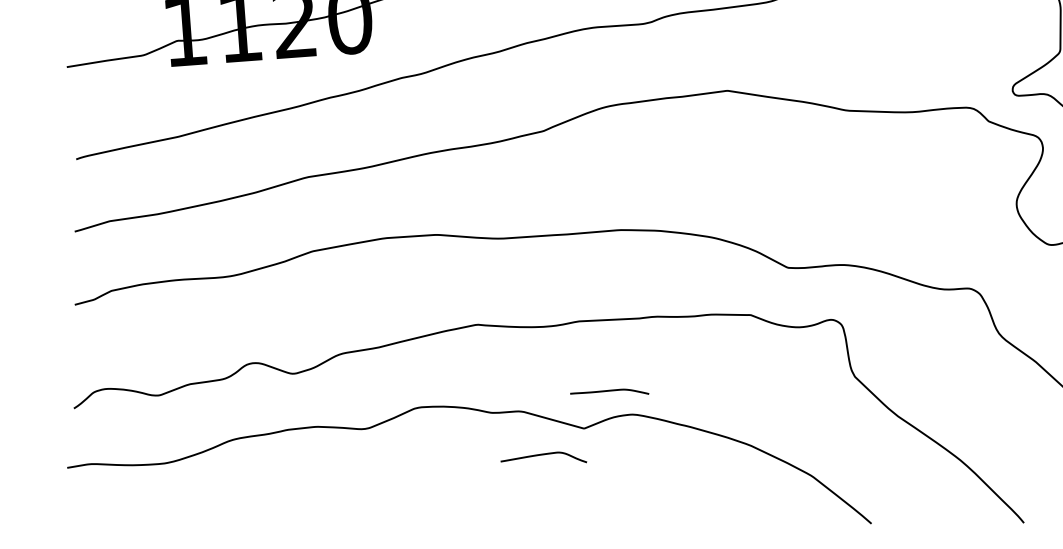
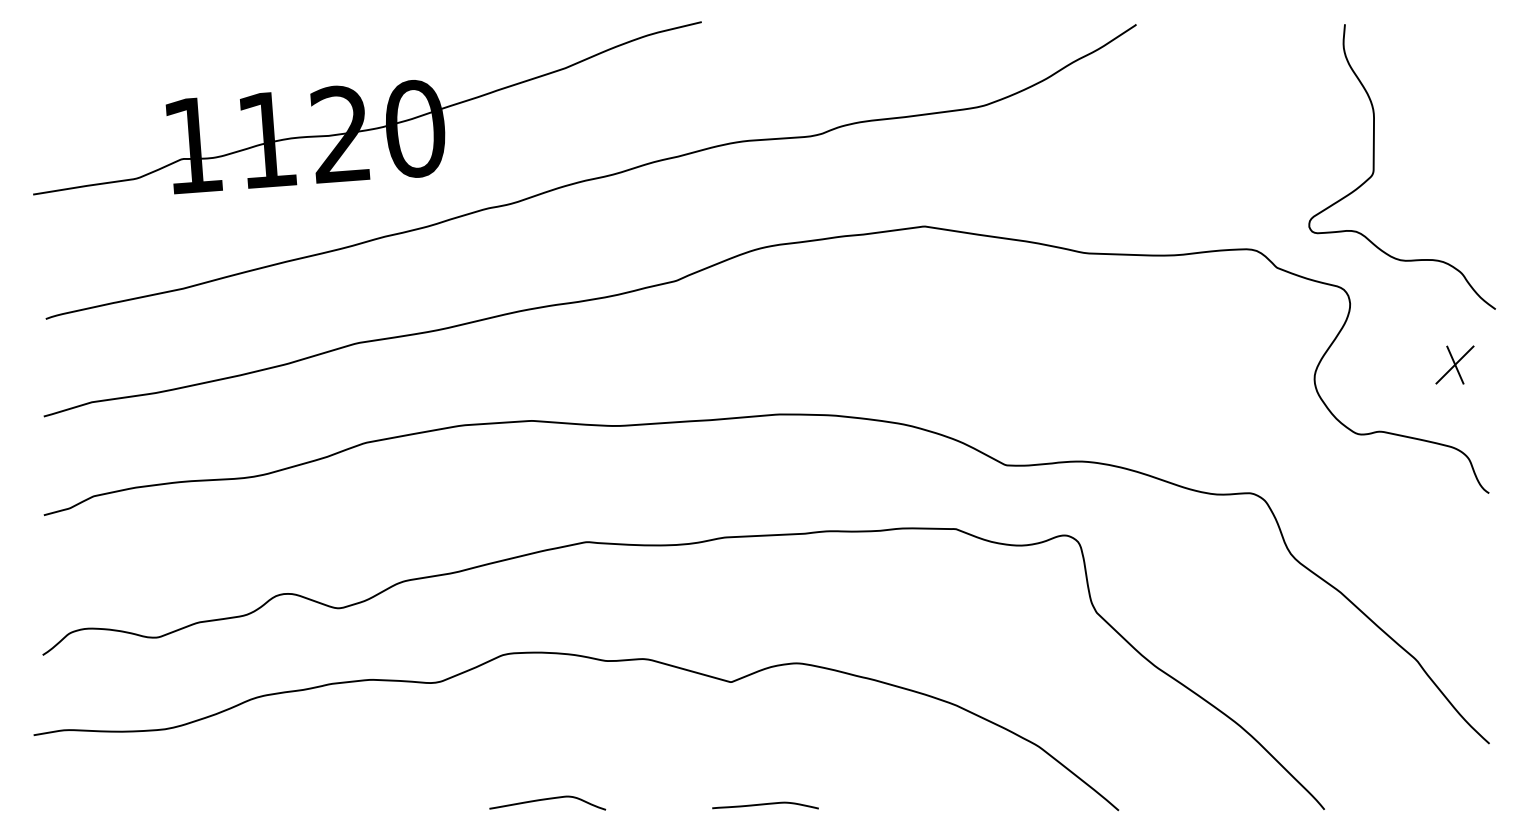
curve: (609, 390) -> (765, 804), moved
curve: (542, 455) -> (545, 800), moved

